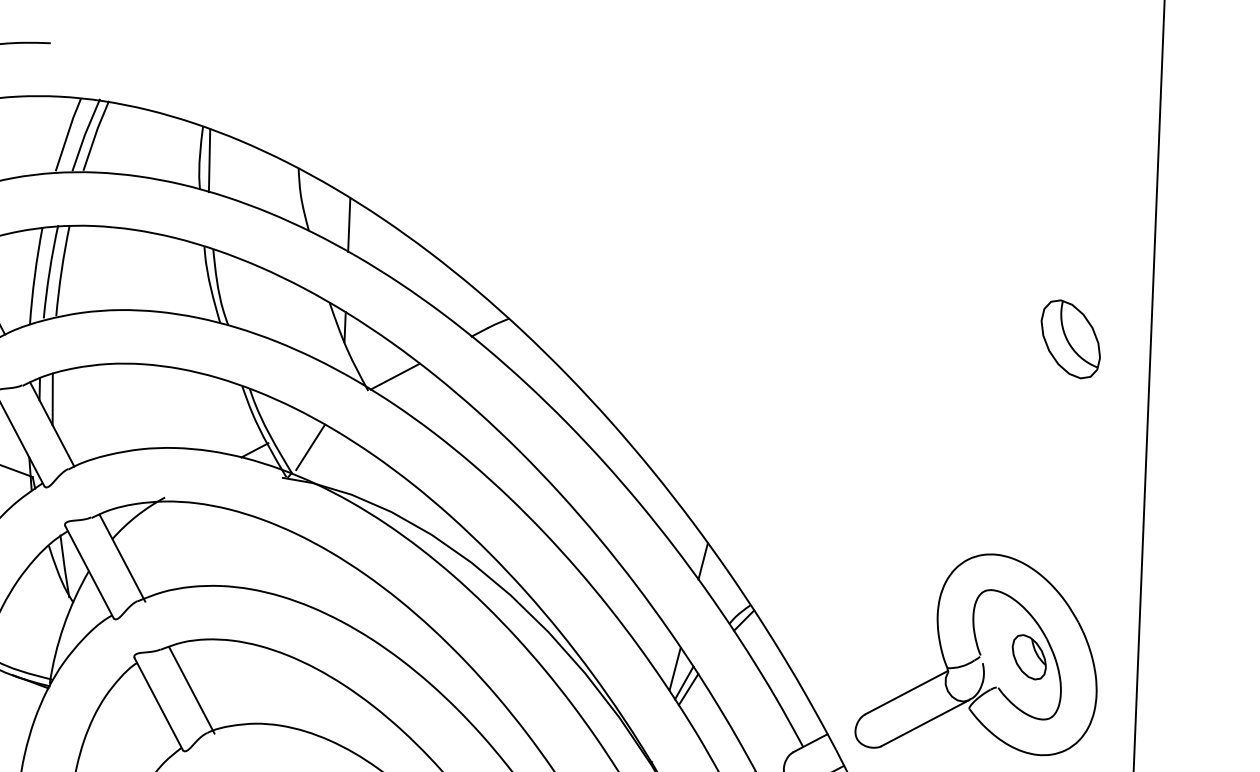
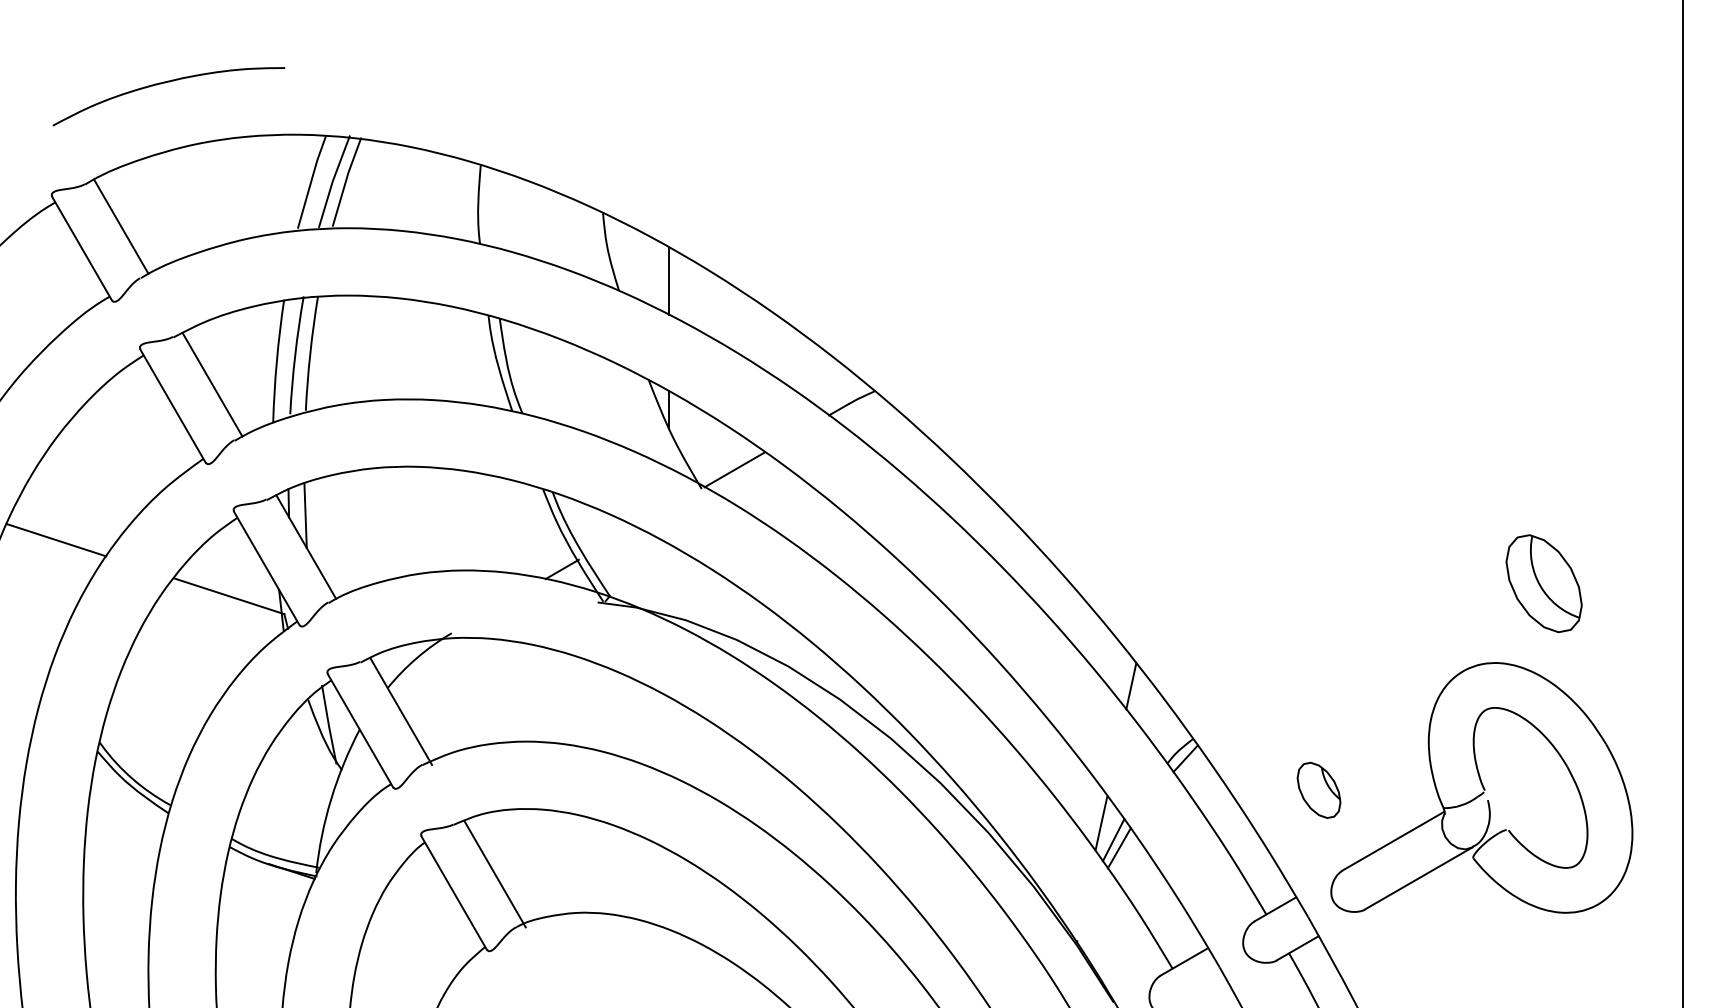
line: (209, 160) -> (490, 207), removed
part: (1070, 339) -> (1543, 583), moved
line: (310, 447) -> (632, 562), removed
part: (1028, 656) -> (1318, 789), moved

